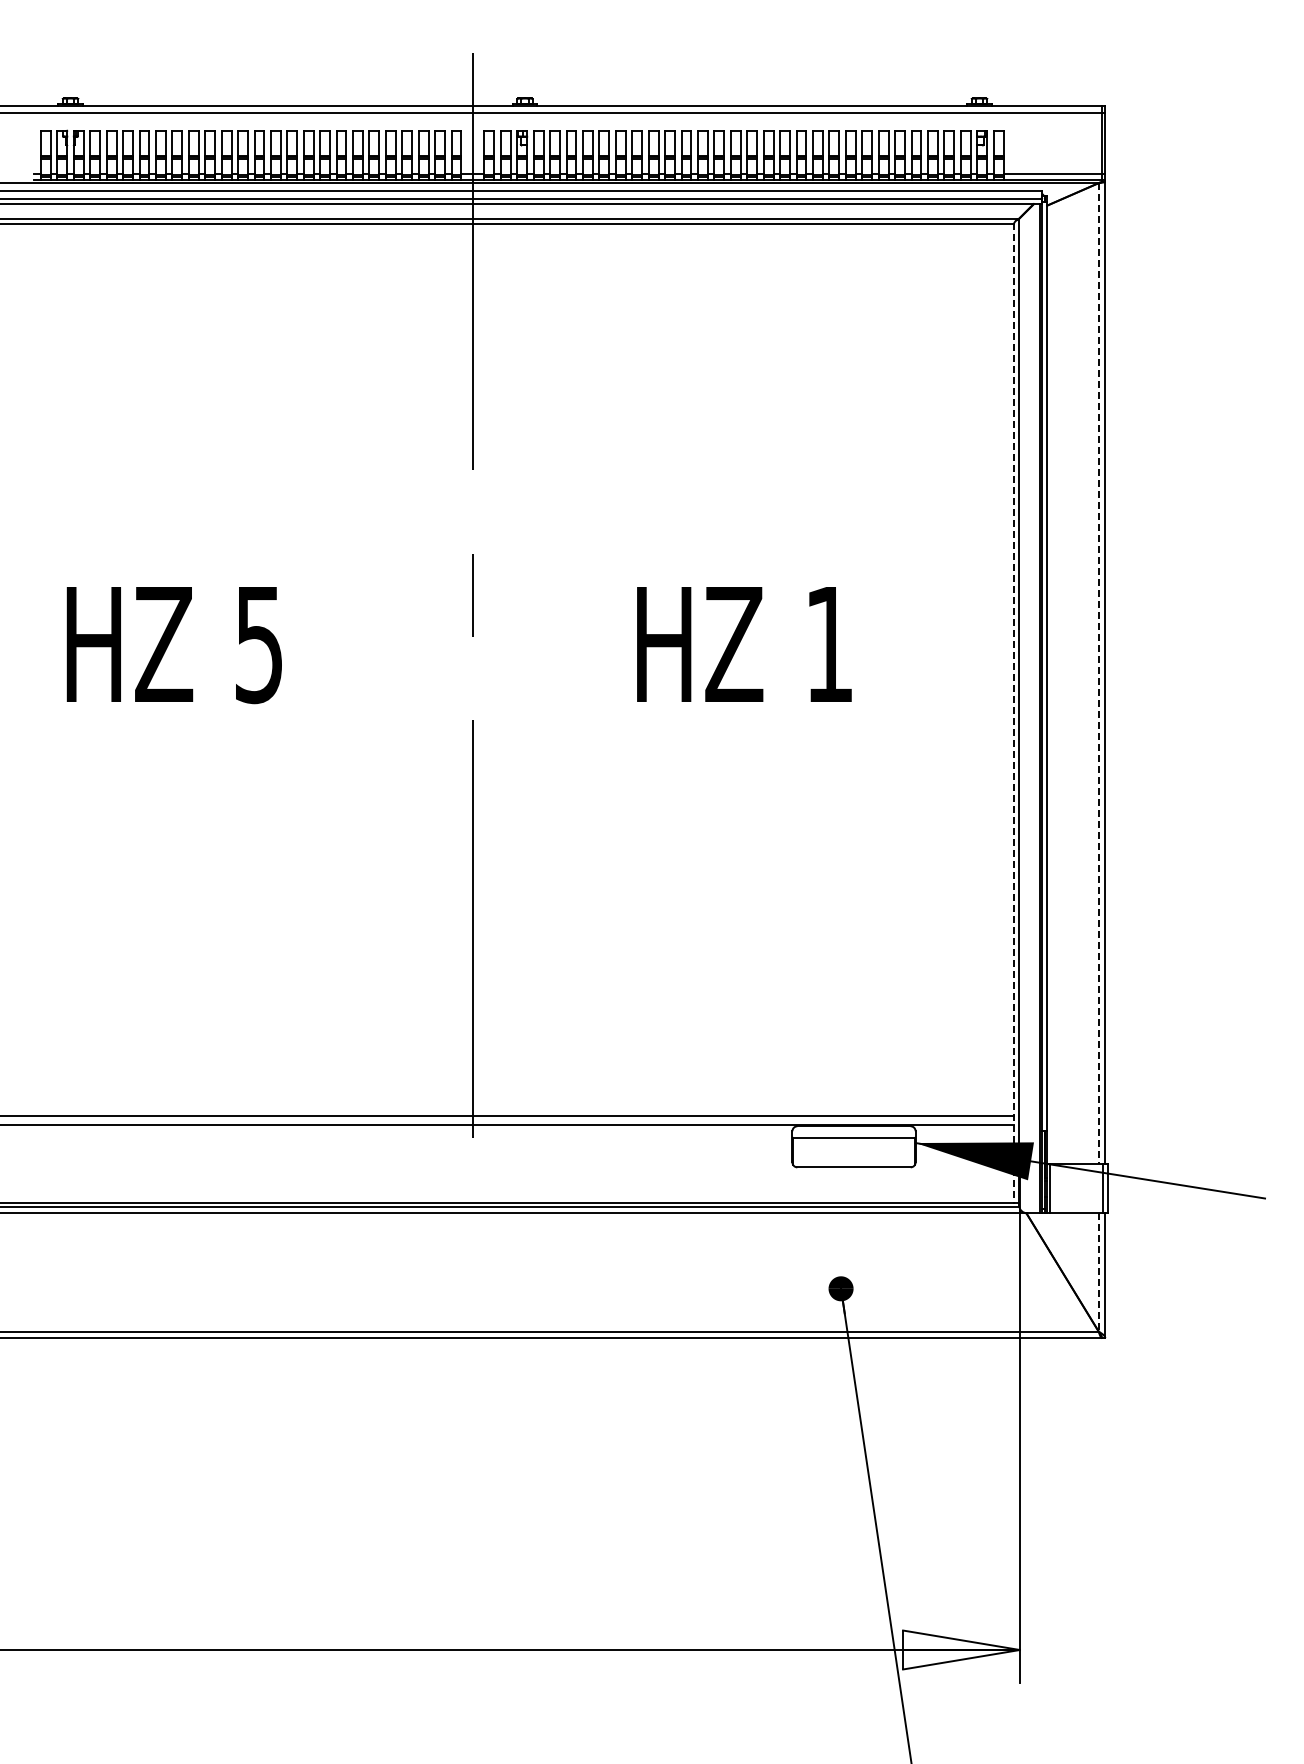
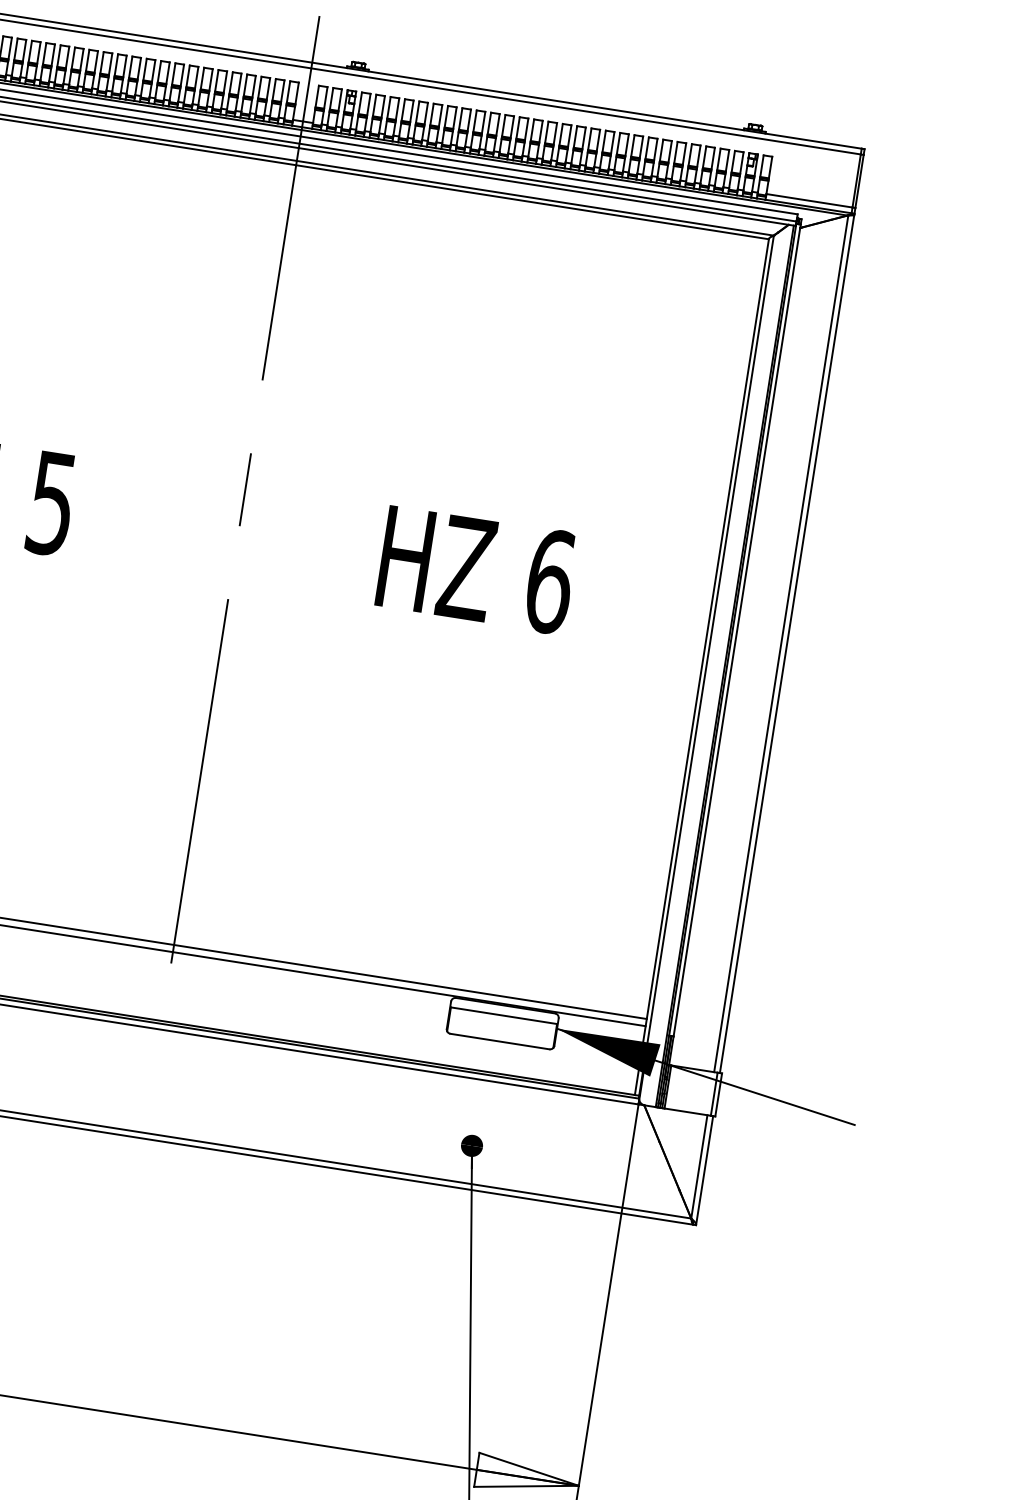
text: (829, 644) -> (550, 581), 1 -> 6
line: (1098, 674) -> (780, 644), dashed -> solid
line: (1014, 713) -> (702, 667), dashed -> solid
line: (1098, 1272) -> (699, 1166), dashed -> solid

